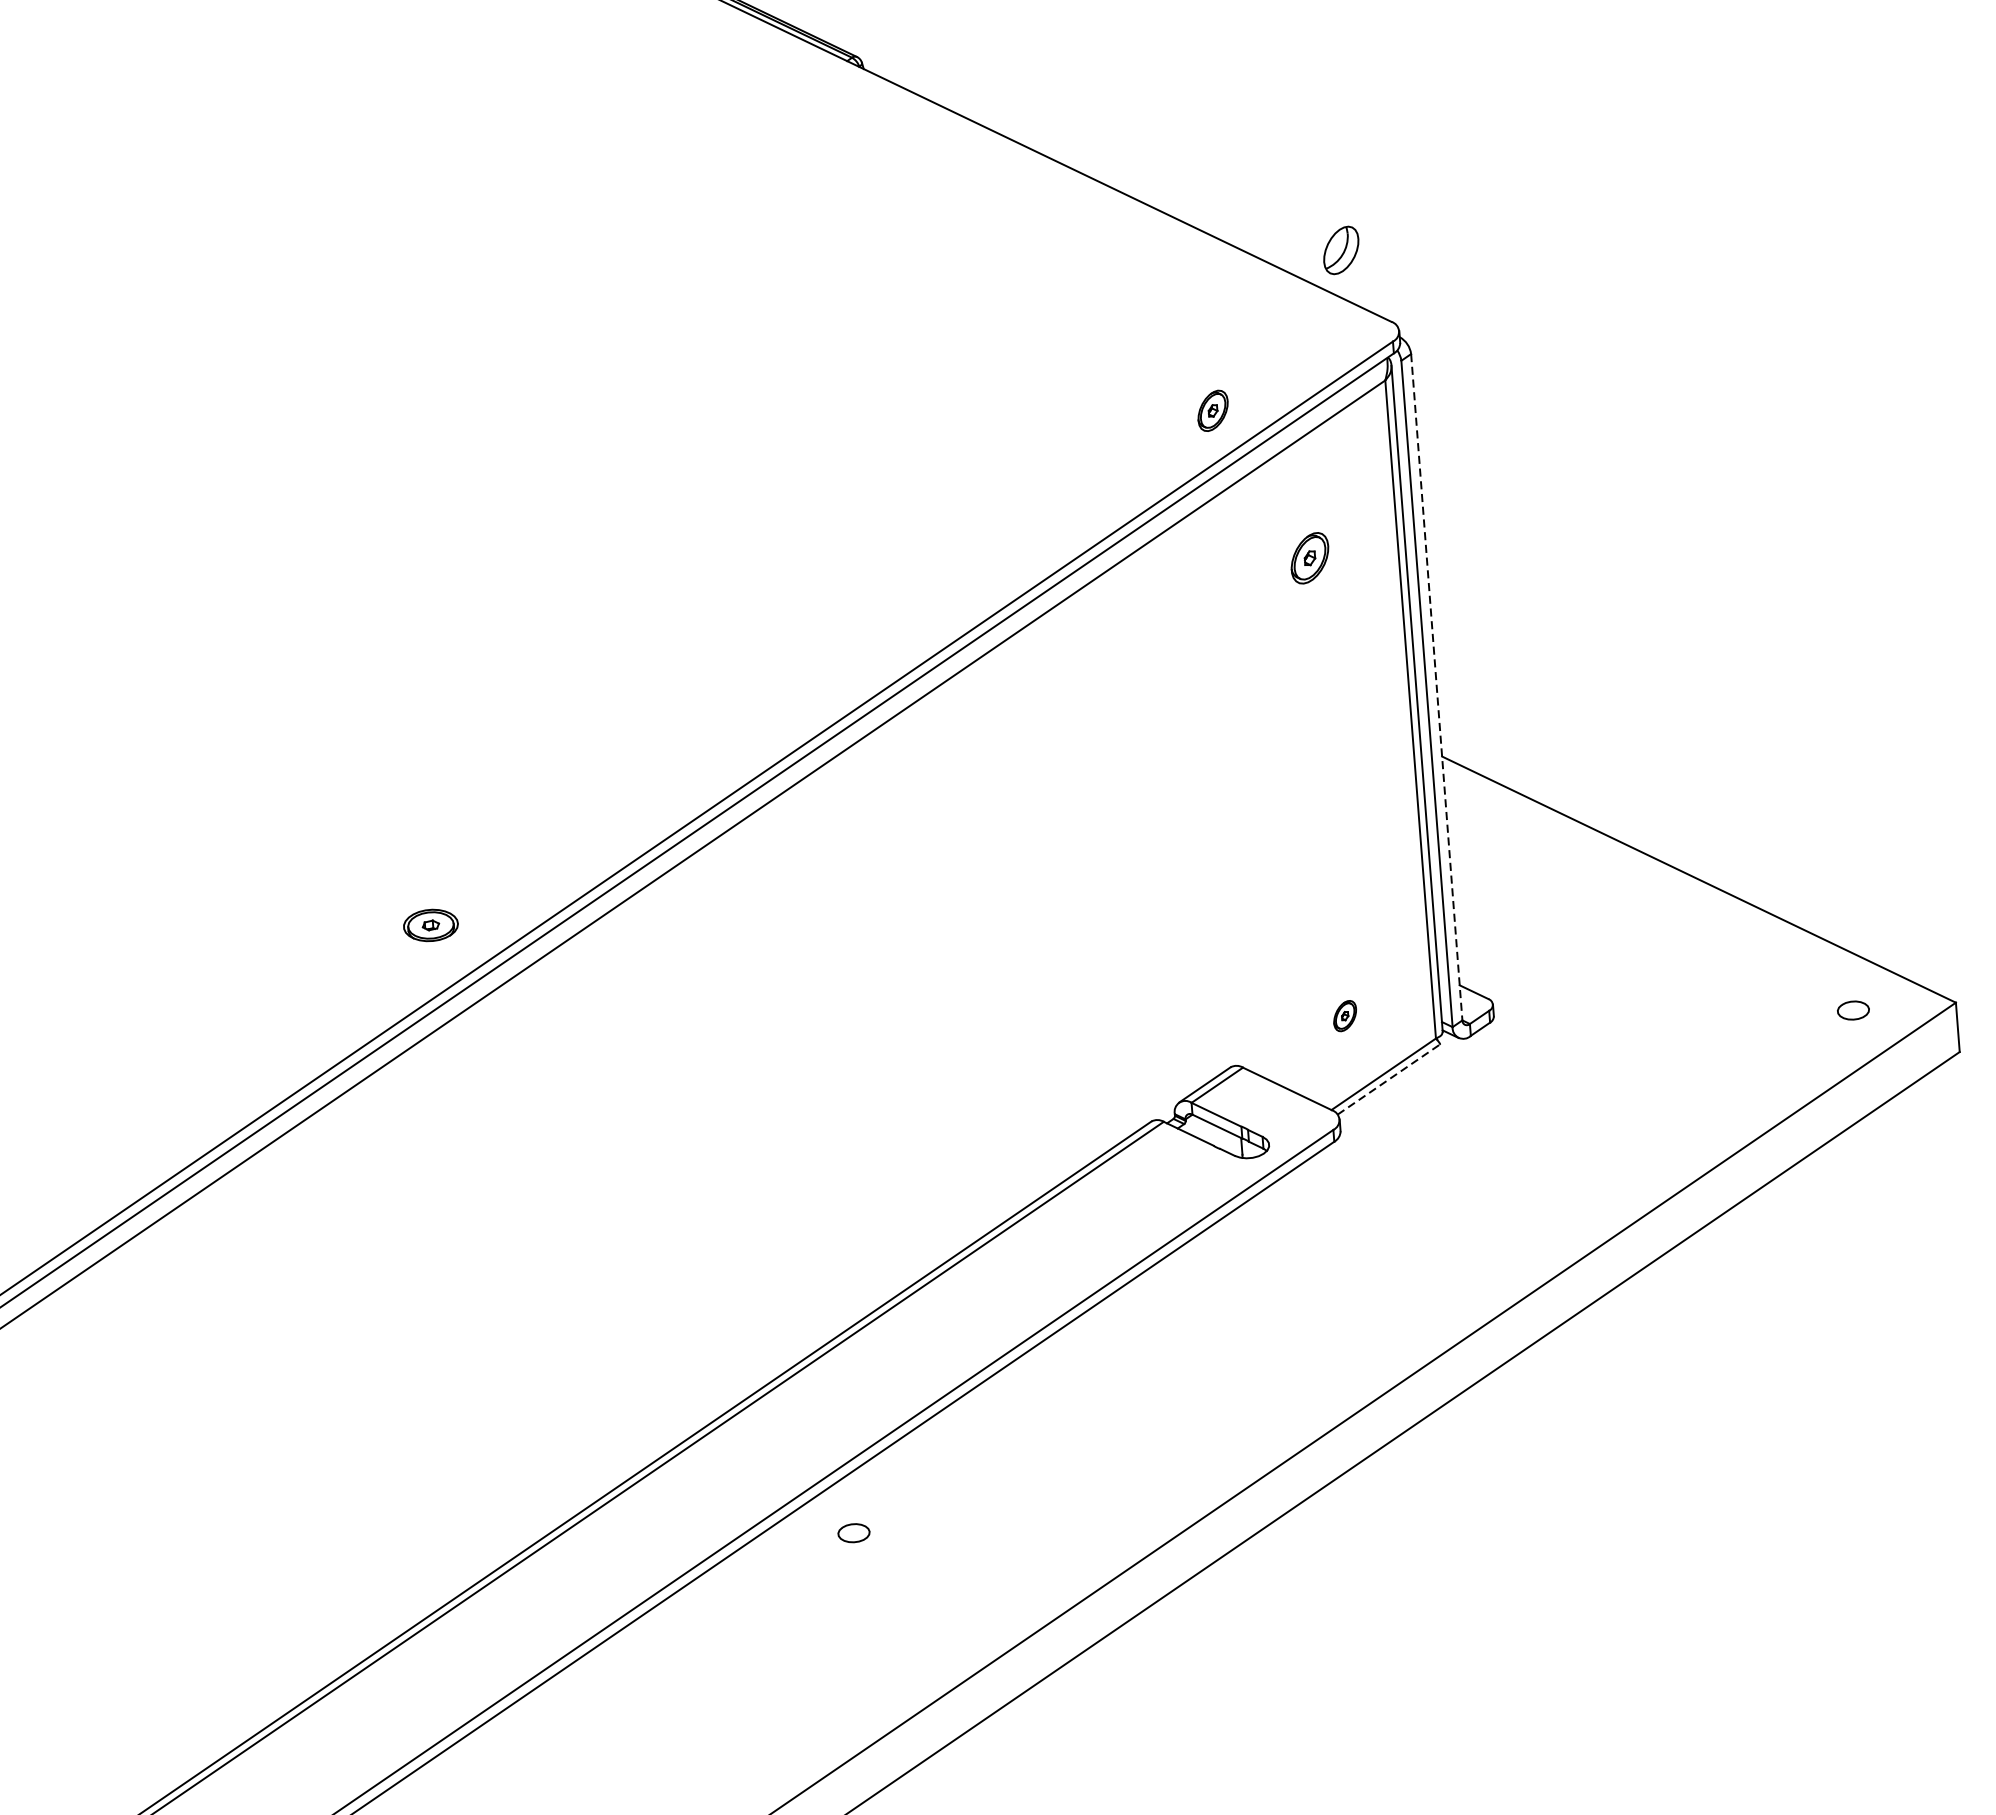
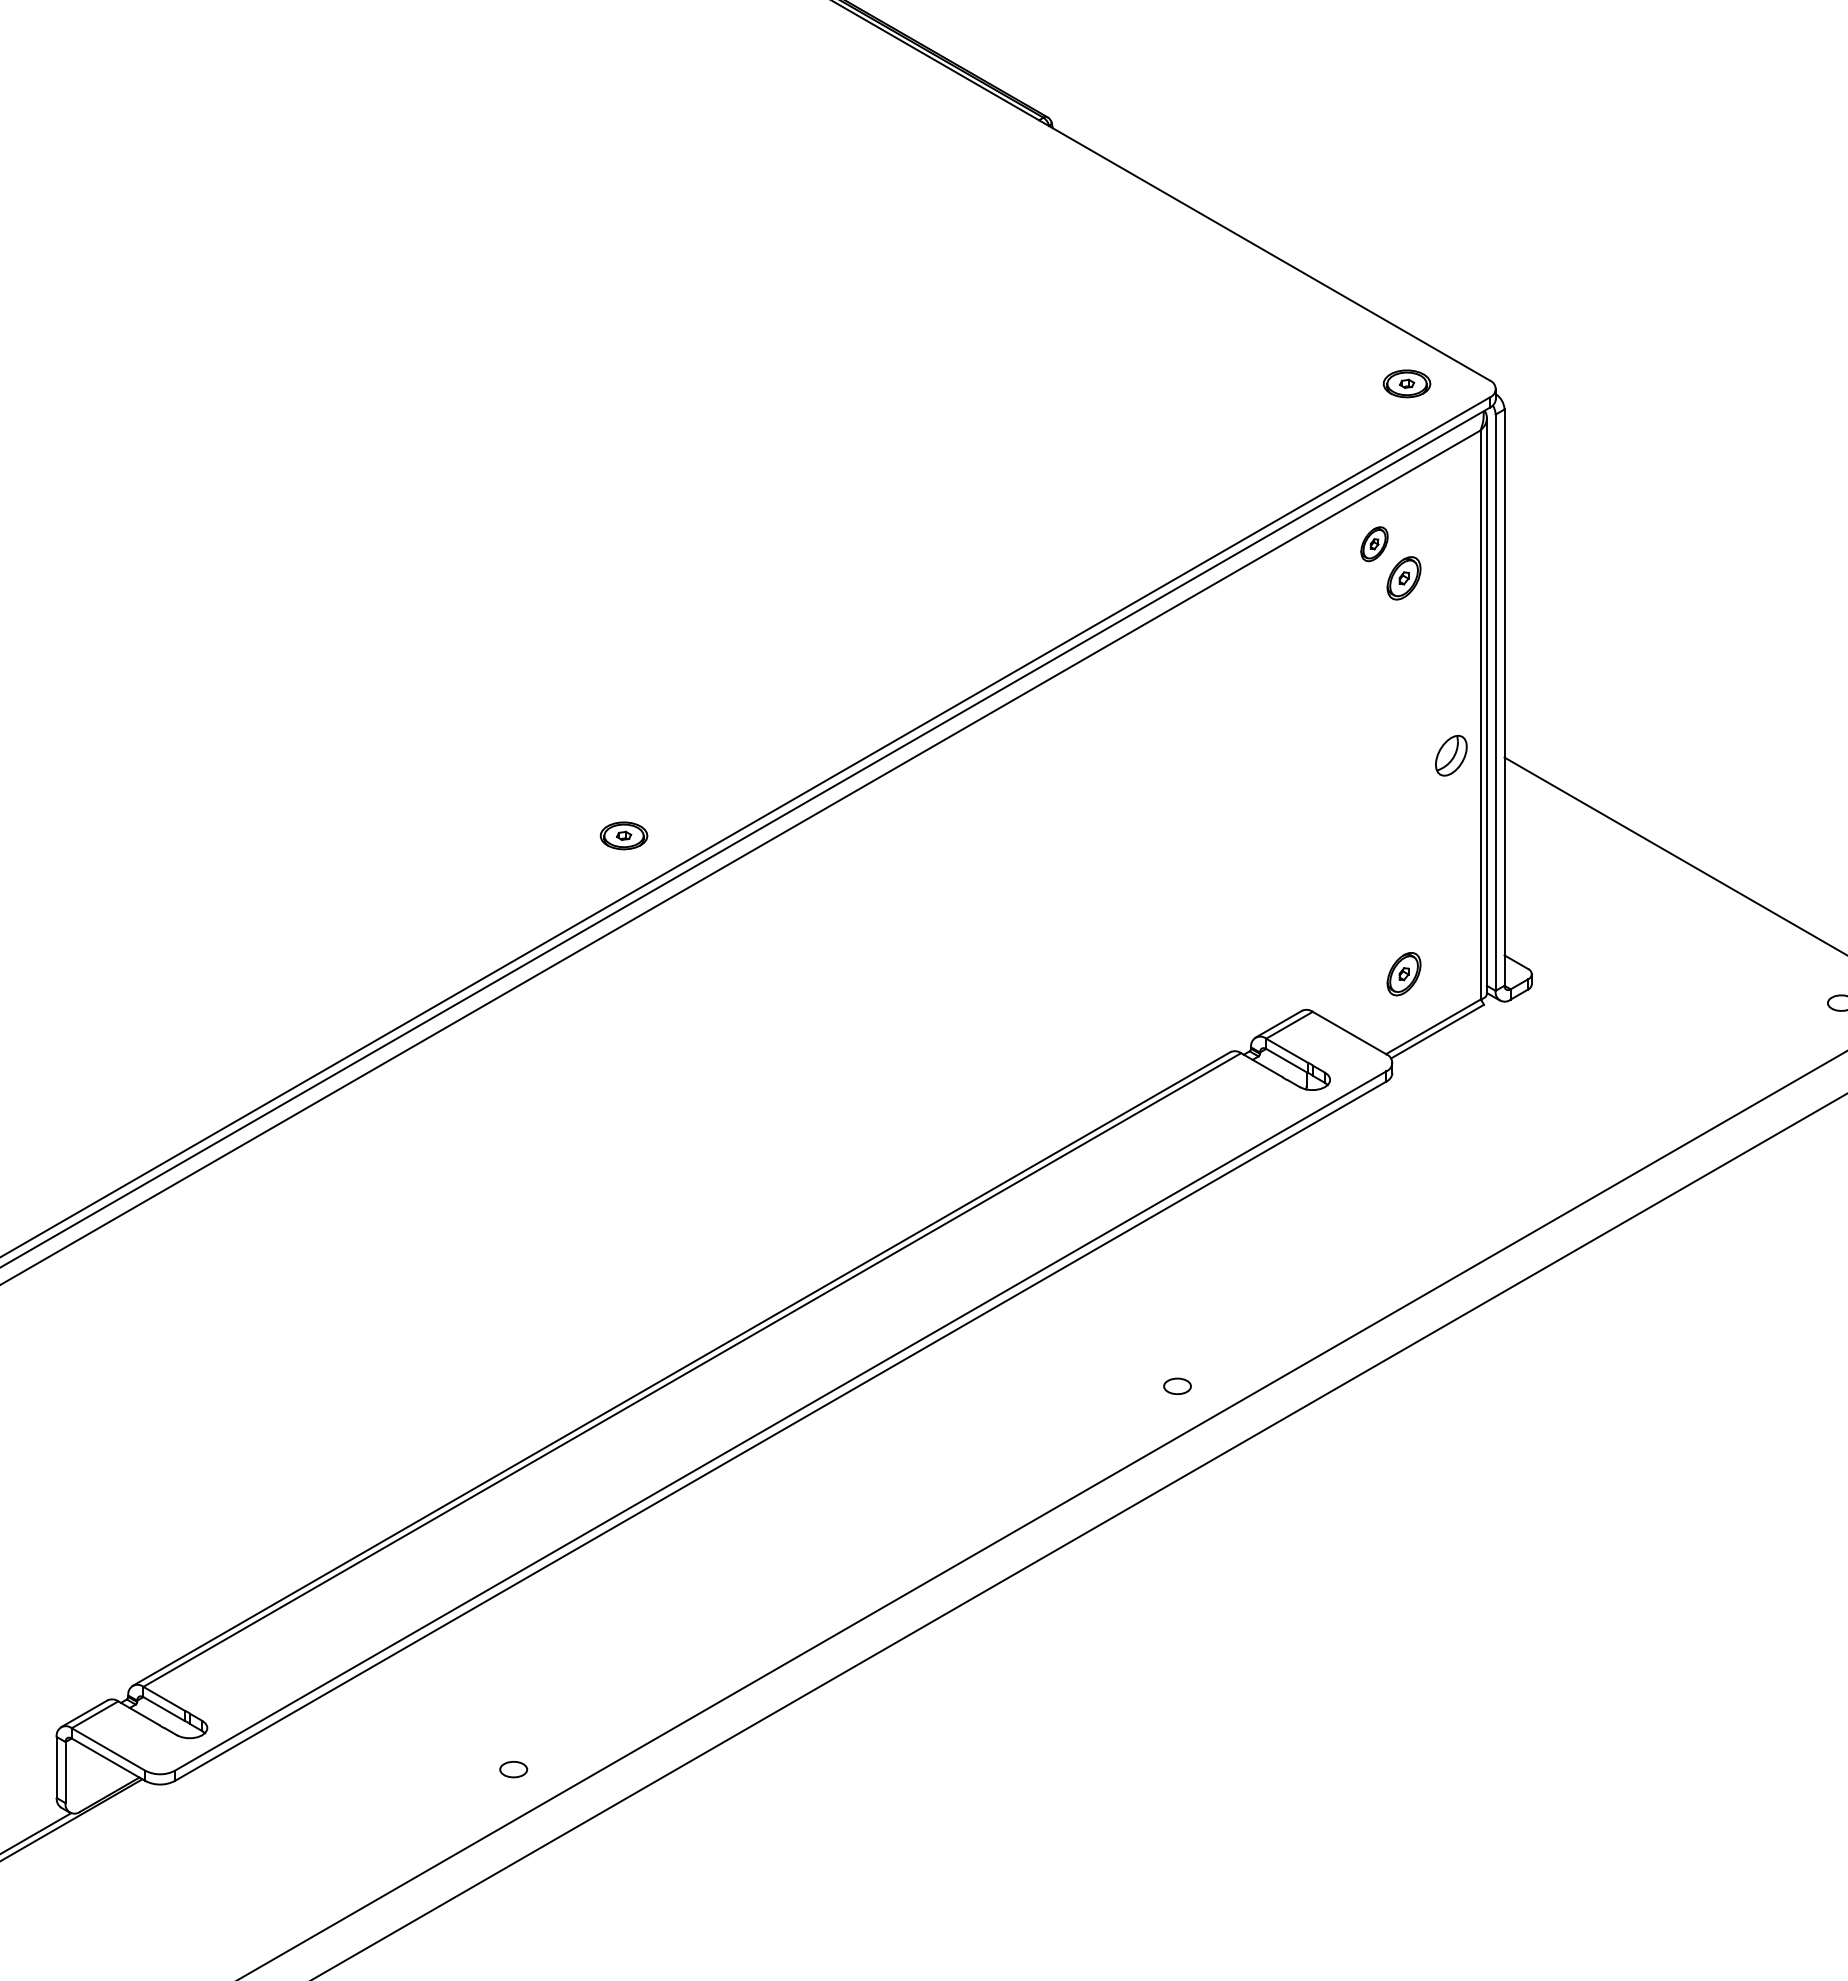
part: (1341, 250) -> (1451, 755), moved
part: (1295, 332) -> (1406, 383), added
part: (1213, 411) -> (1374, 544), moved
line: (1436, 688) -> (1504, 698), dashed -> solid
part: (1344, 1016) -> (1403, 974), size x1.67
line: (1388, 1079) -> (1437, 1031), dashed -> solid
part: (853, 1533) -> (1177, 1386), moved

